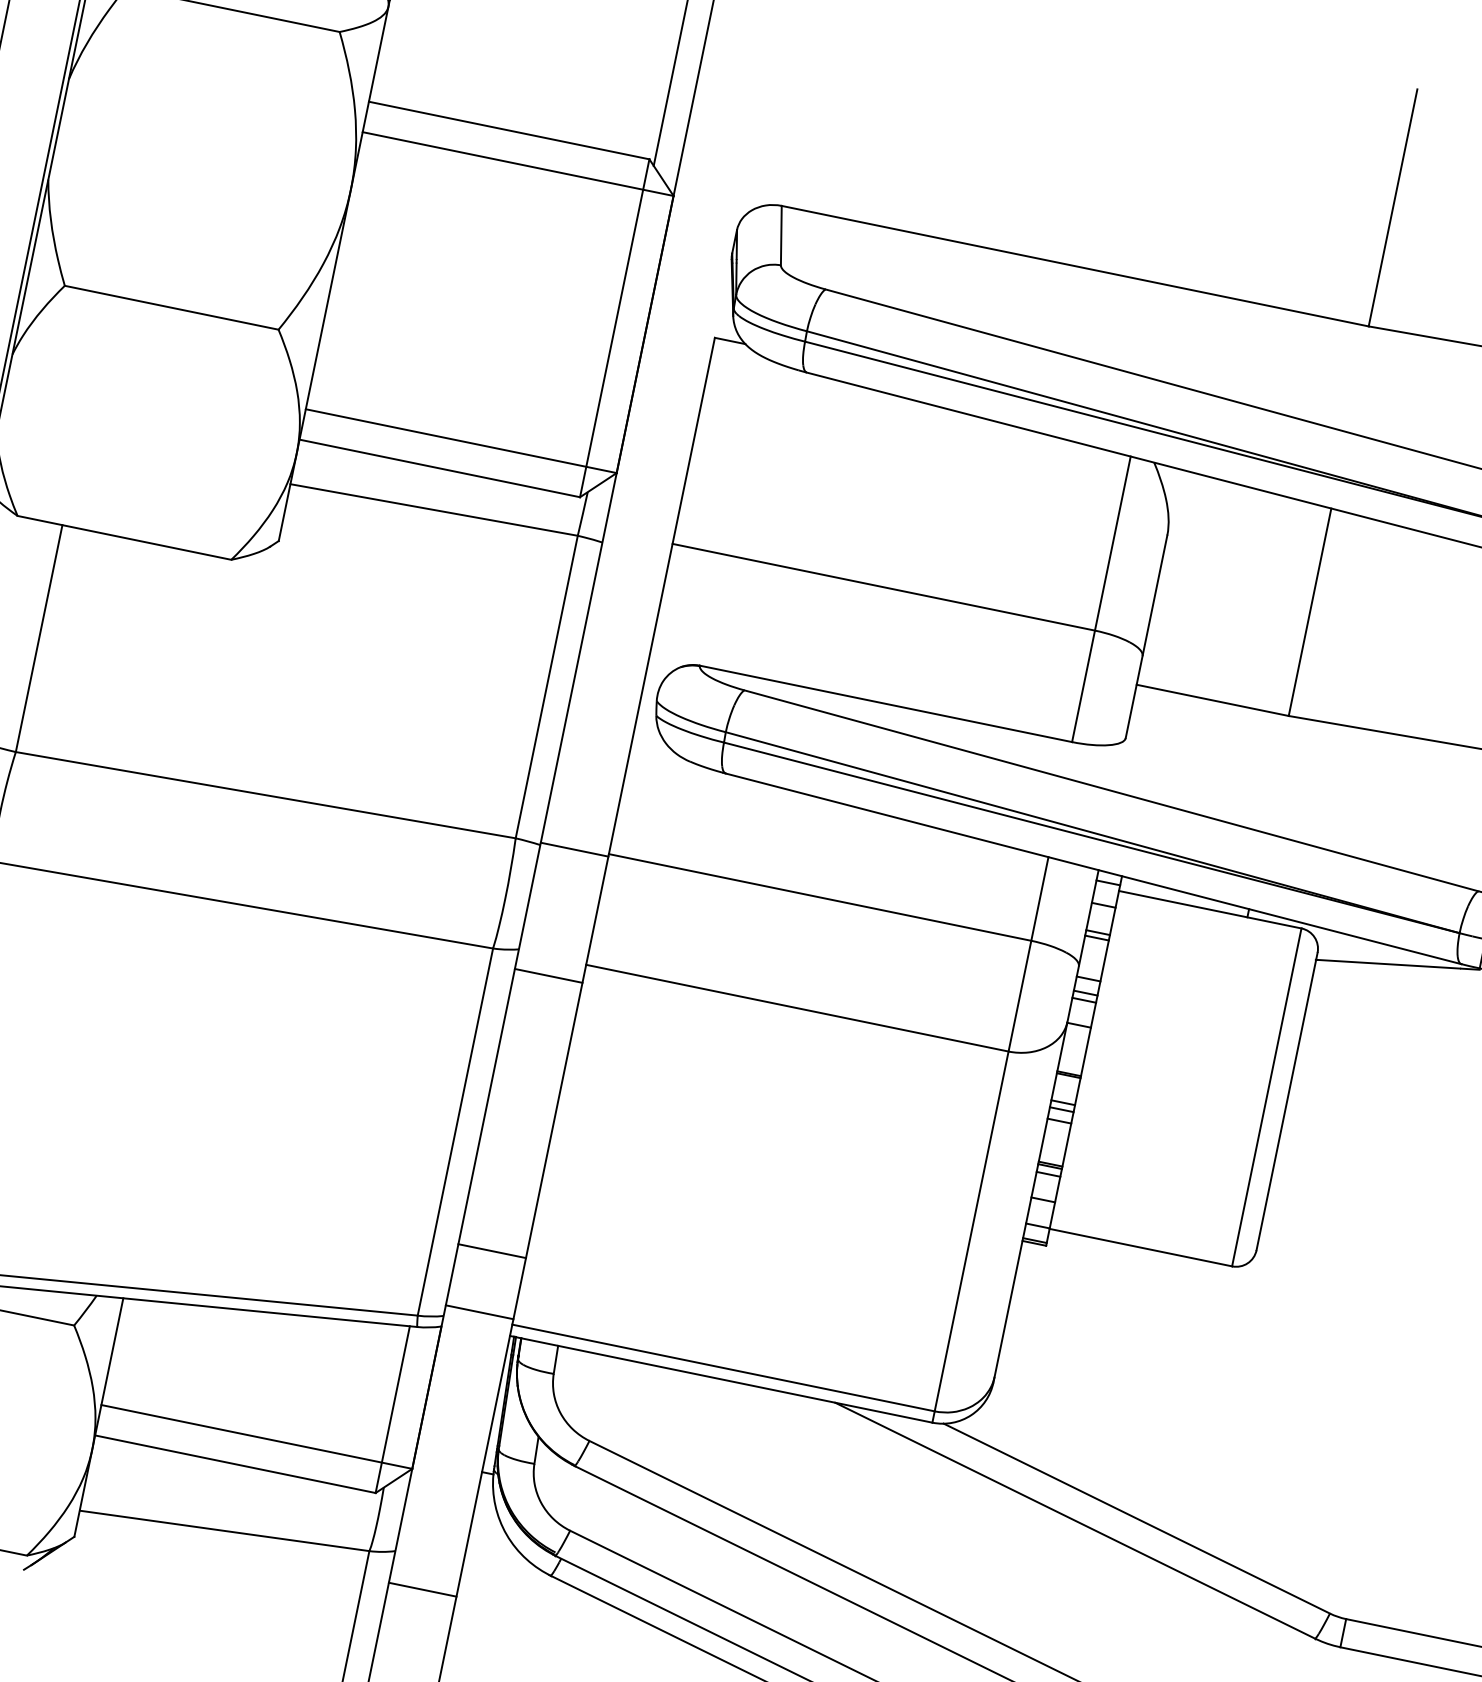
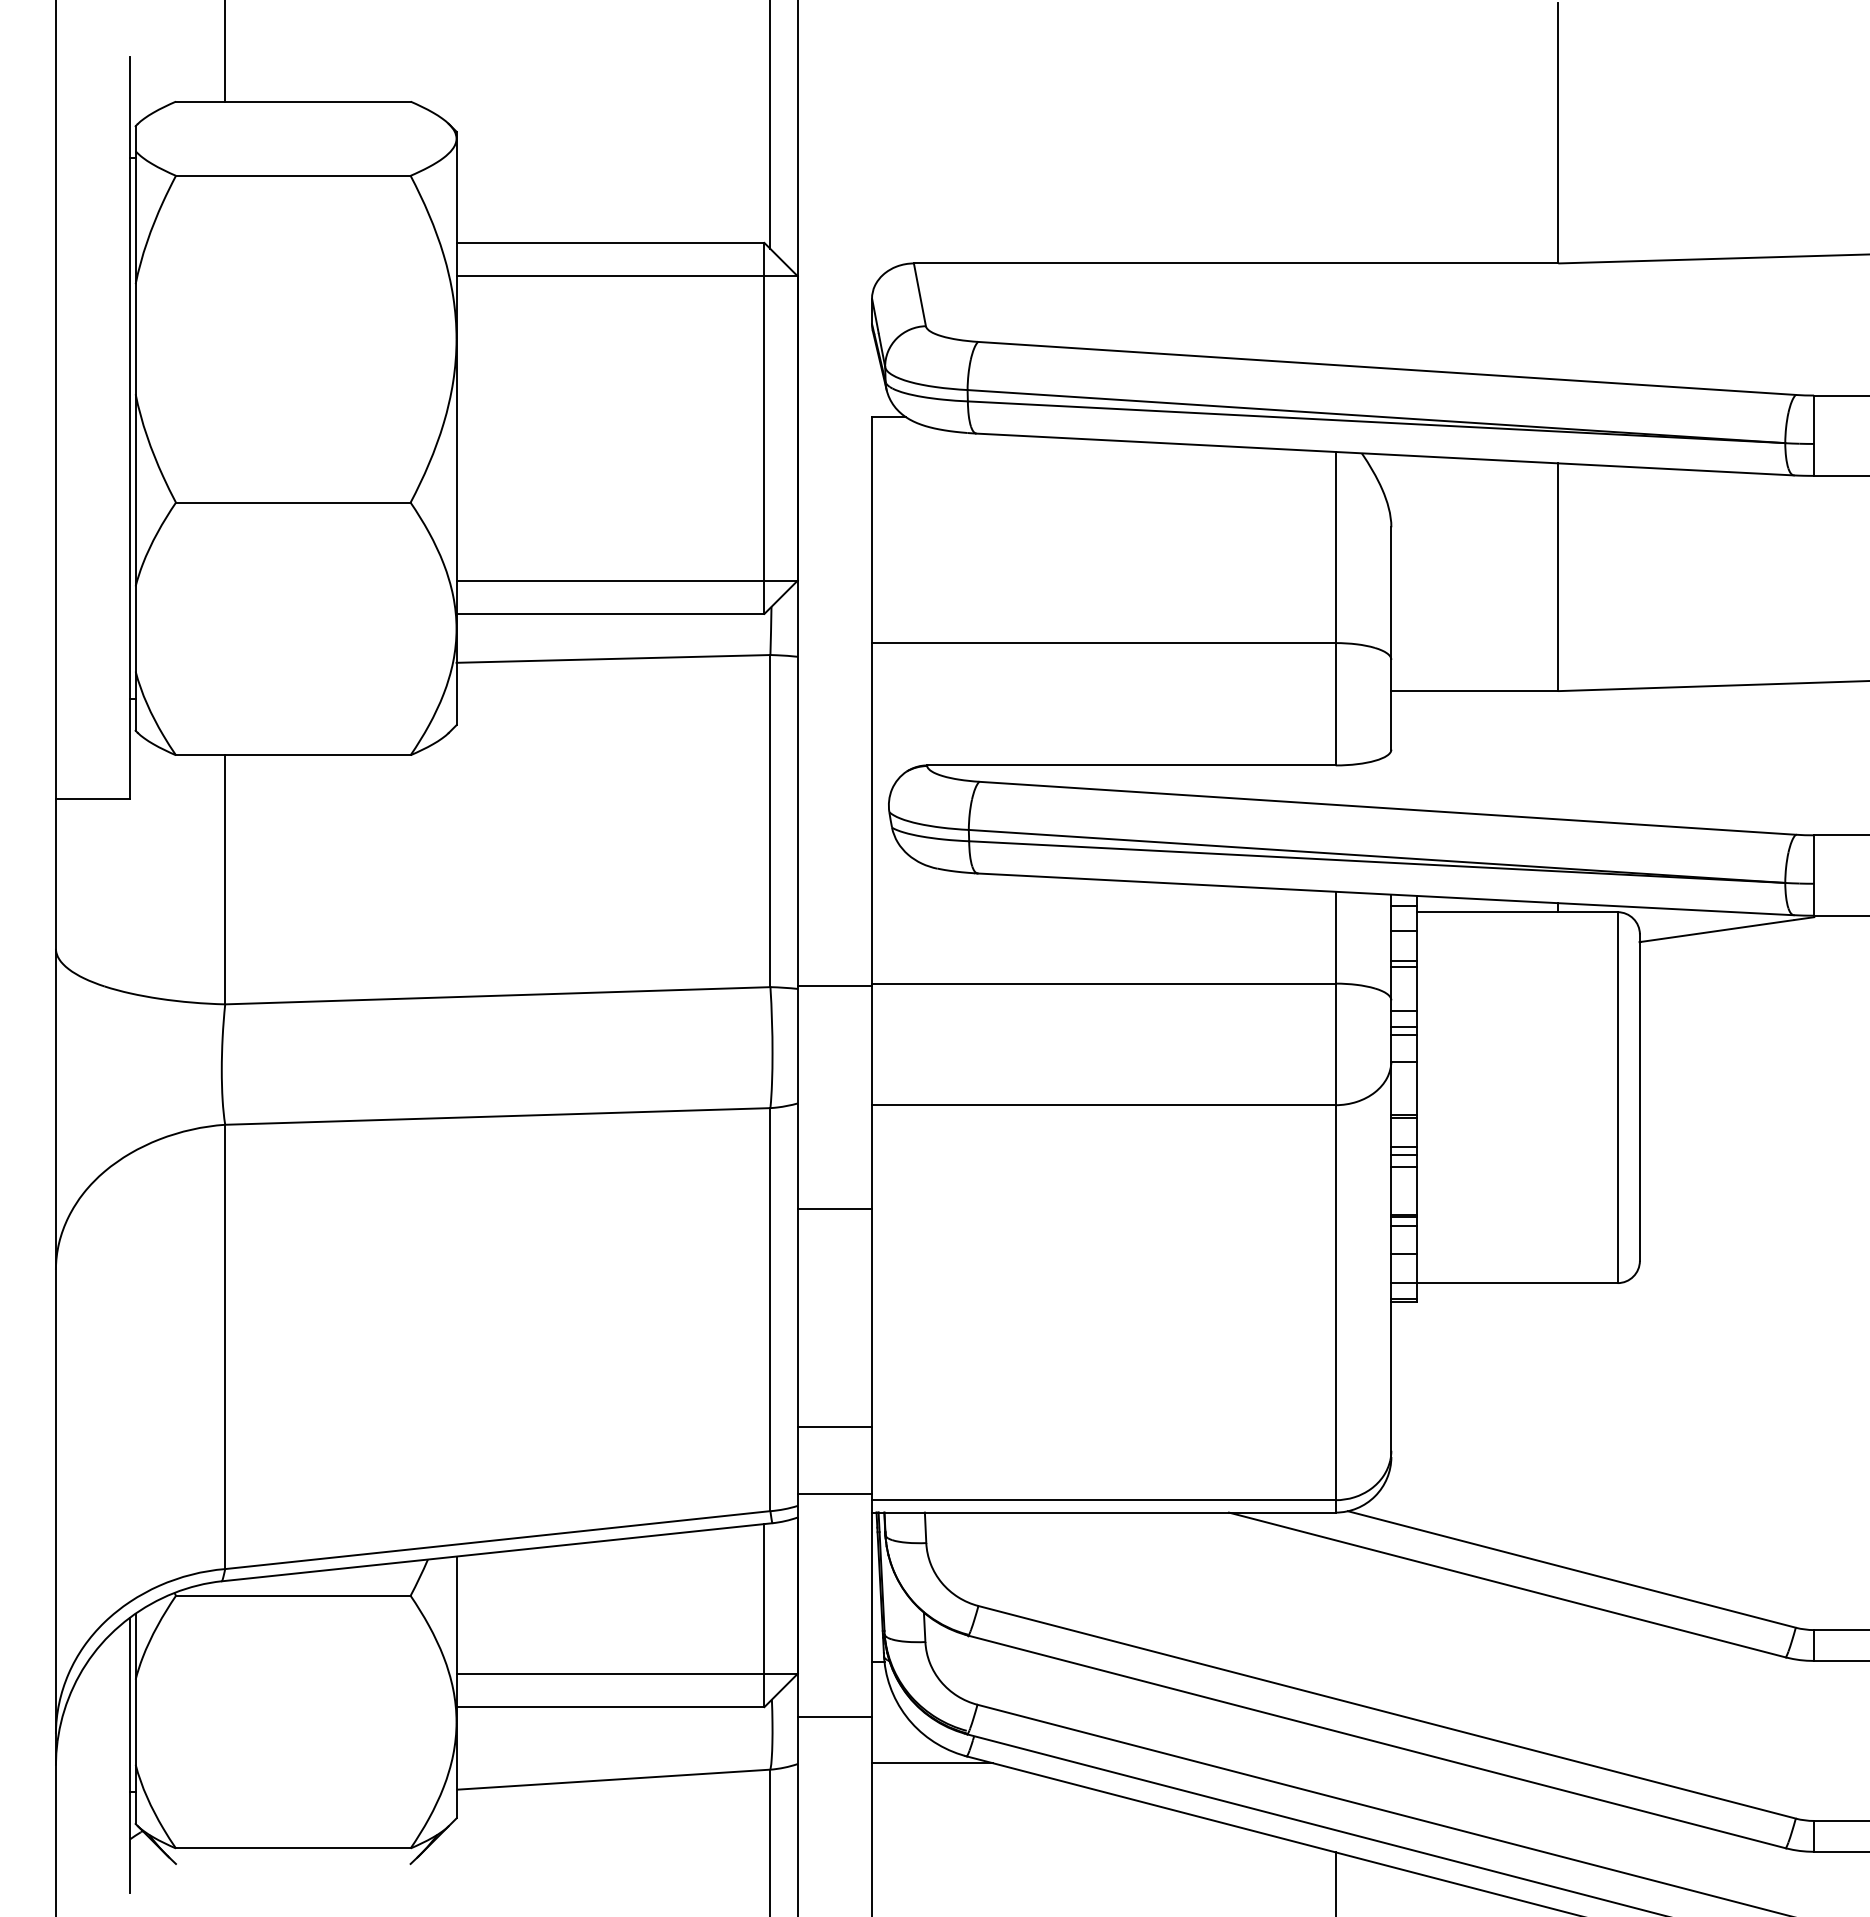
line: (548, 975) -> (834, 1208), moved
line: (518, 1575) -> (932, 1763), added
line: (422, 1589) -> (834, 1716), moved

